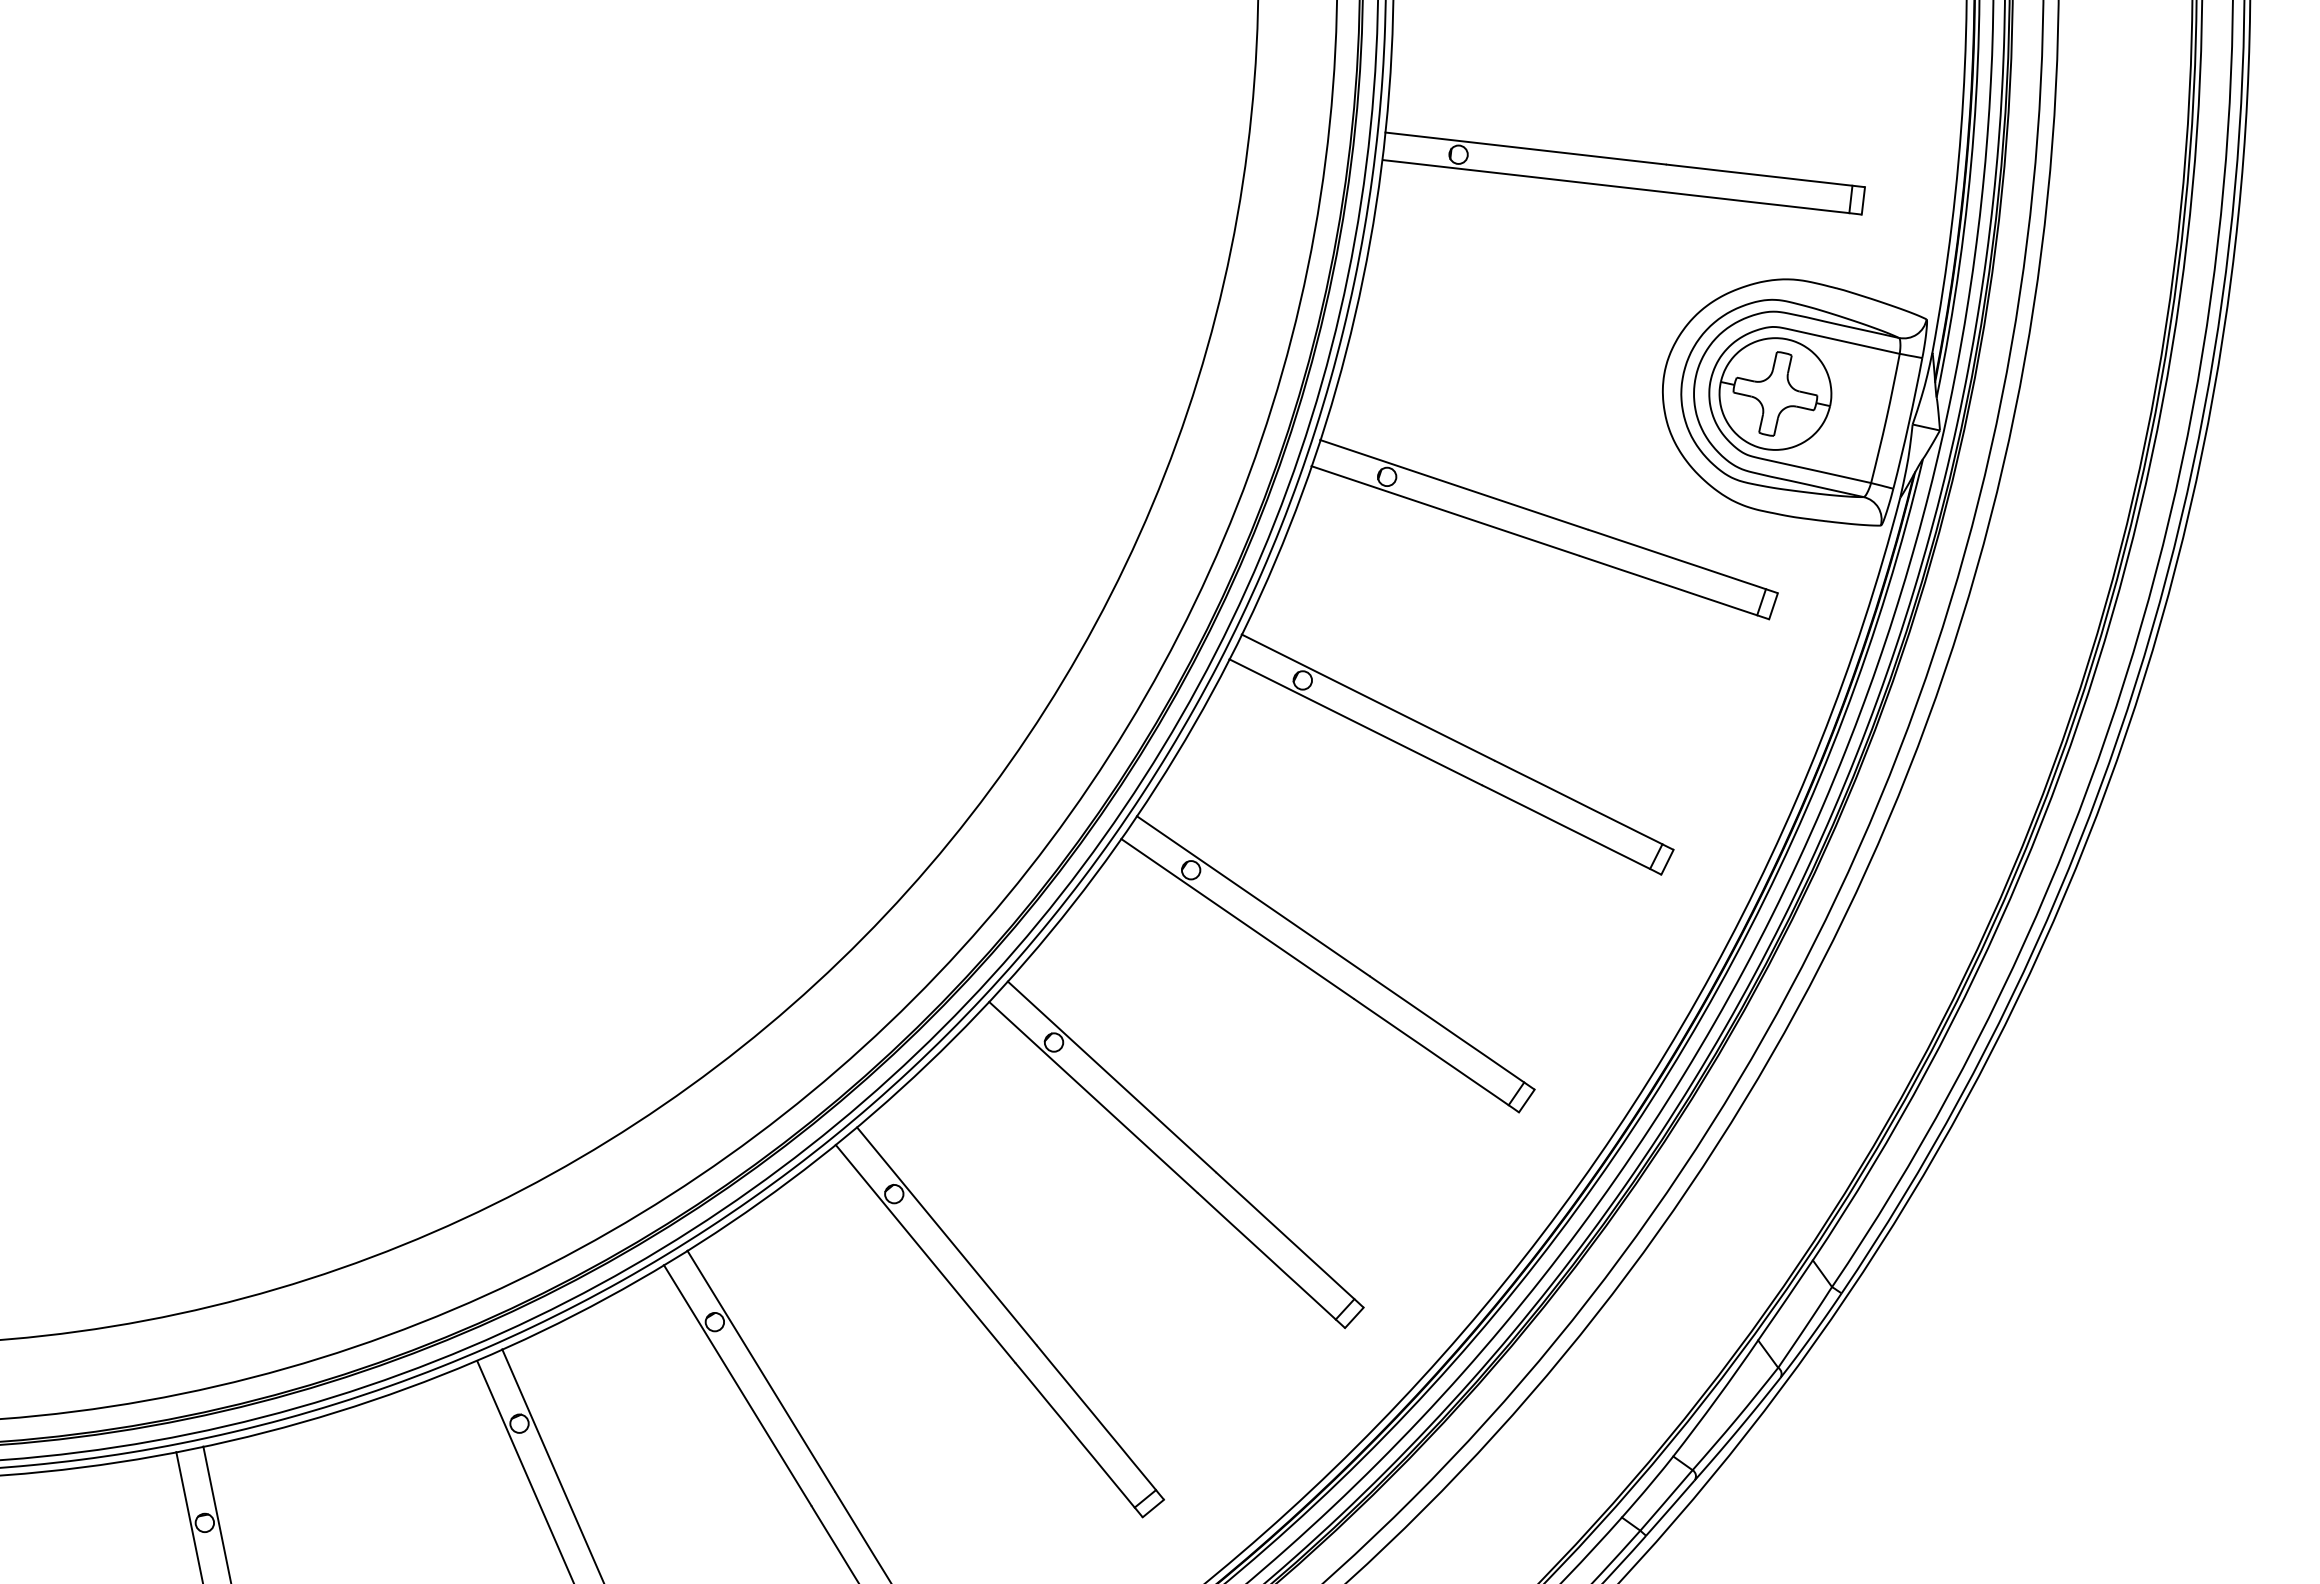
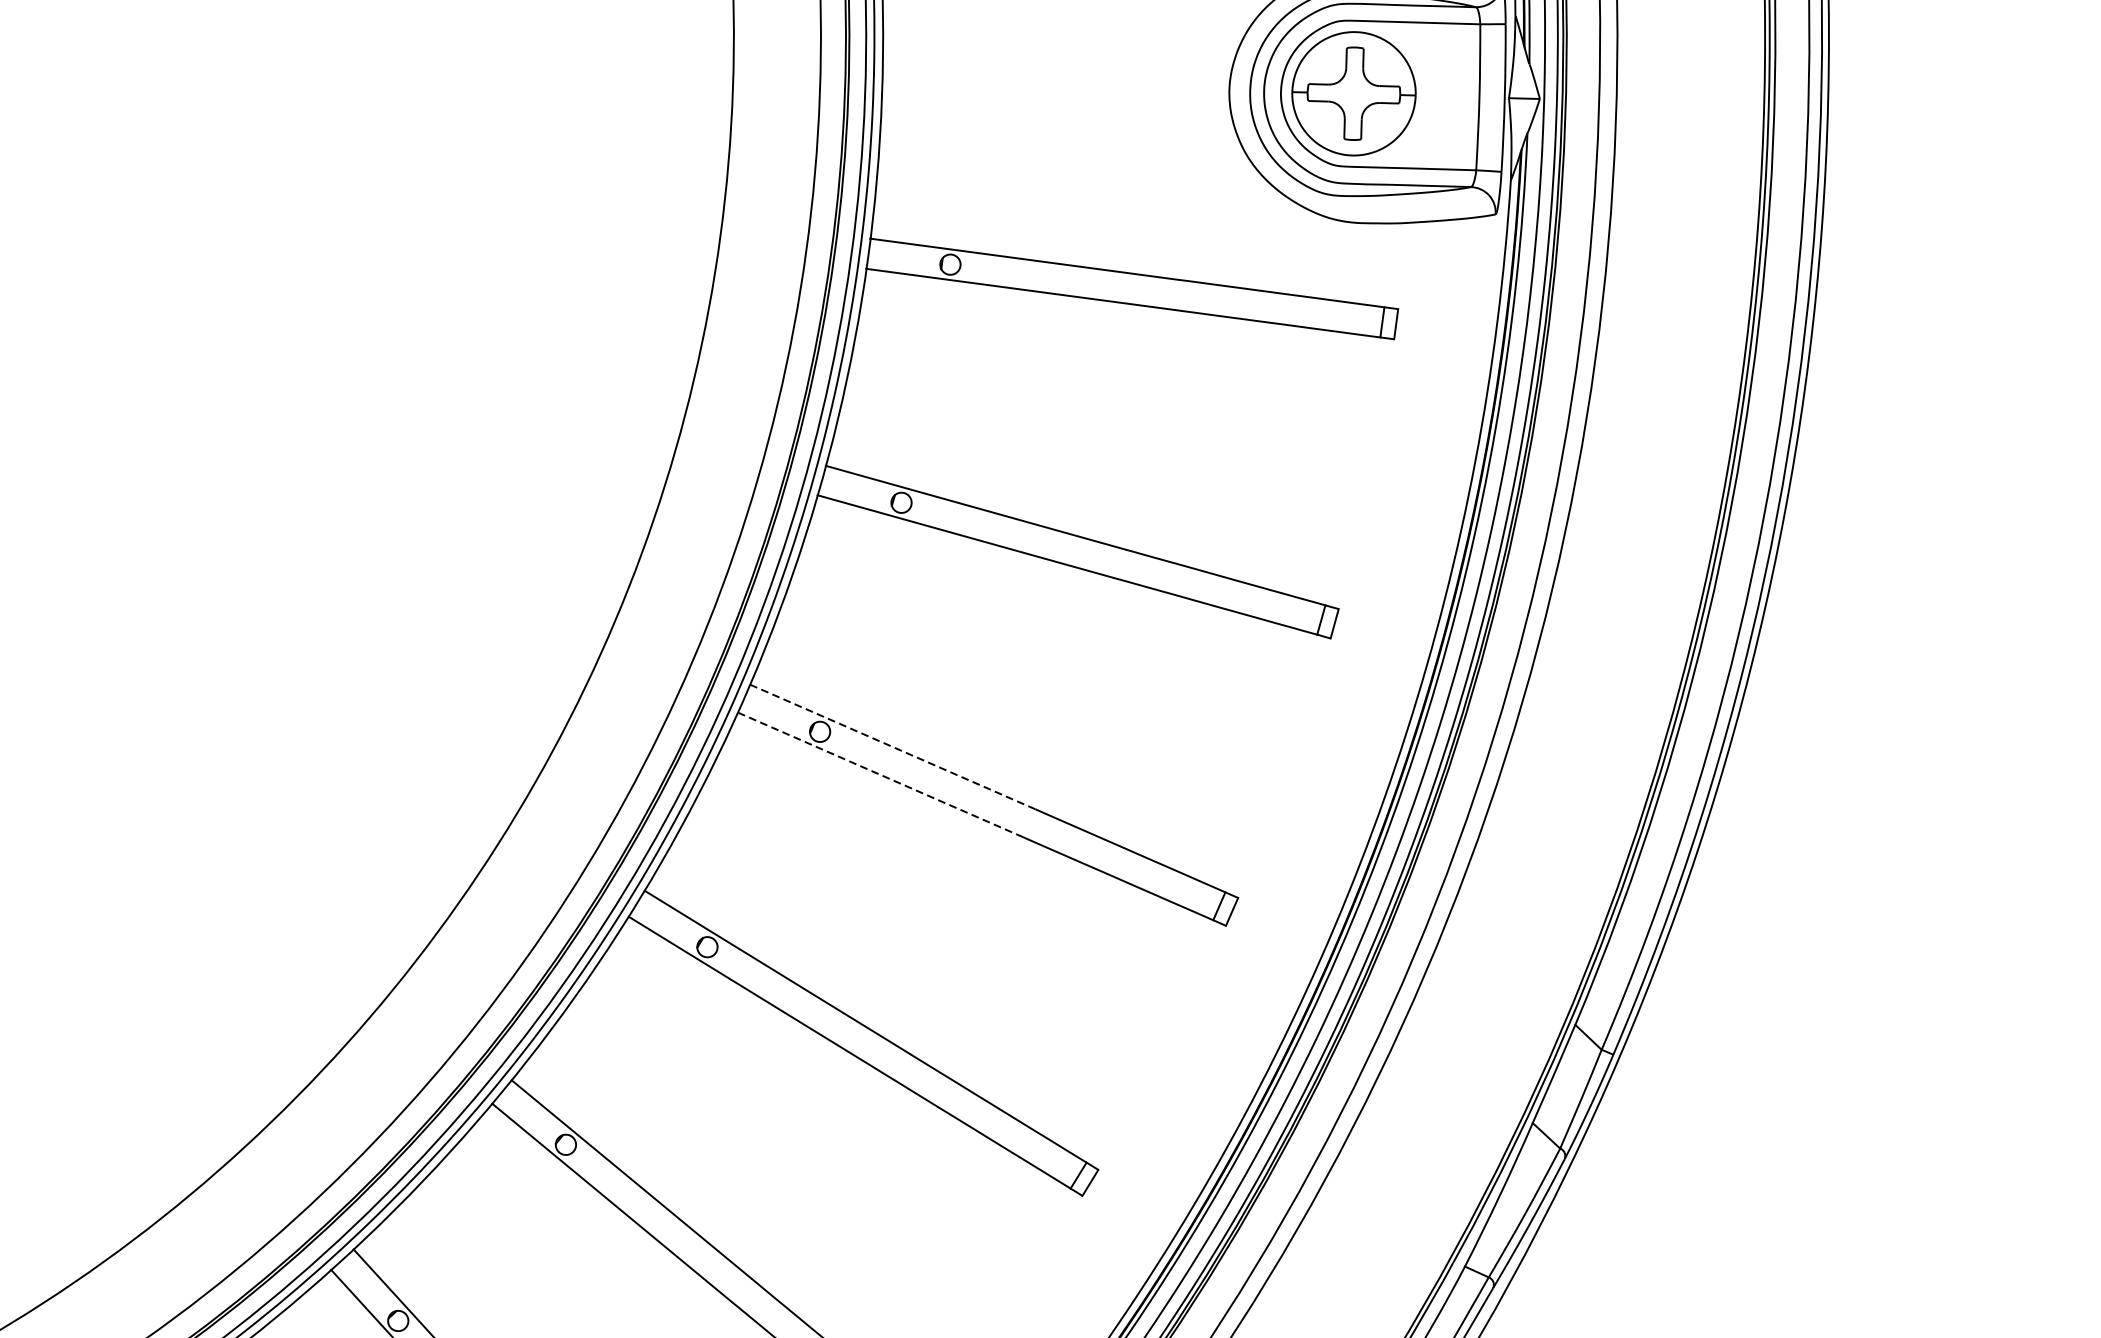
line: (1253, 896) -> (893, 747), solid -> dashed
line: (1237, 918) -> (880, 774), solid -> dashed

